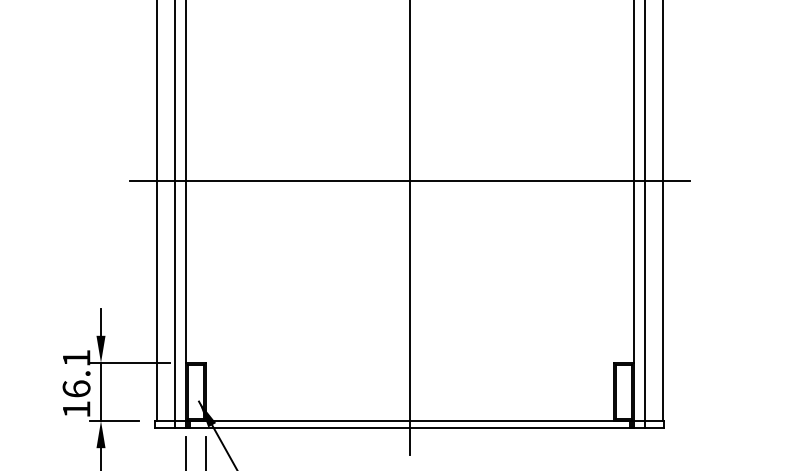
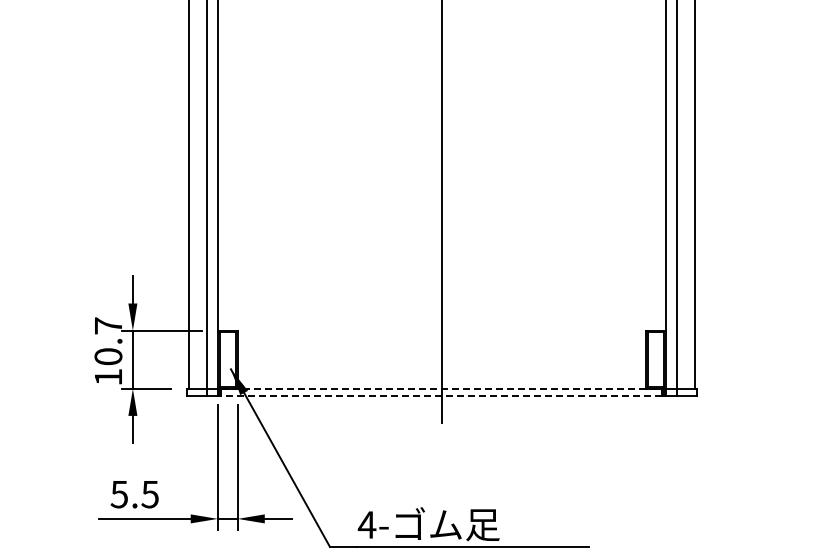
line: (409, 180) -> (441, 148), removed
text: (76, 373) -> (108, 341), 16.1 -> 10.7
line: (410, 420) -> (442, 388), solid -> dashed
line: (409, 428) -> (441, 396), solid -> dashed

